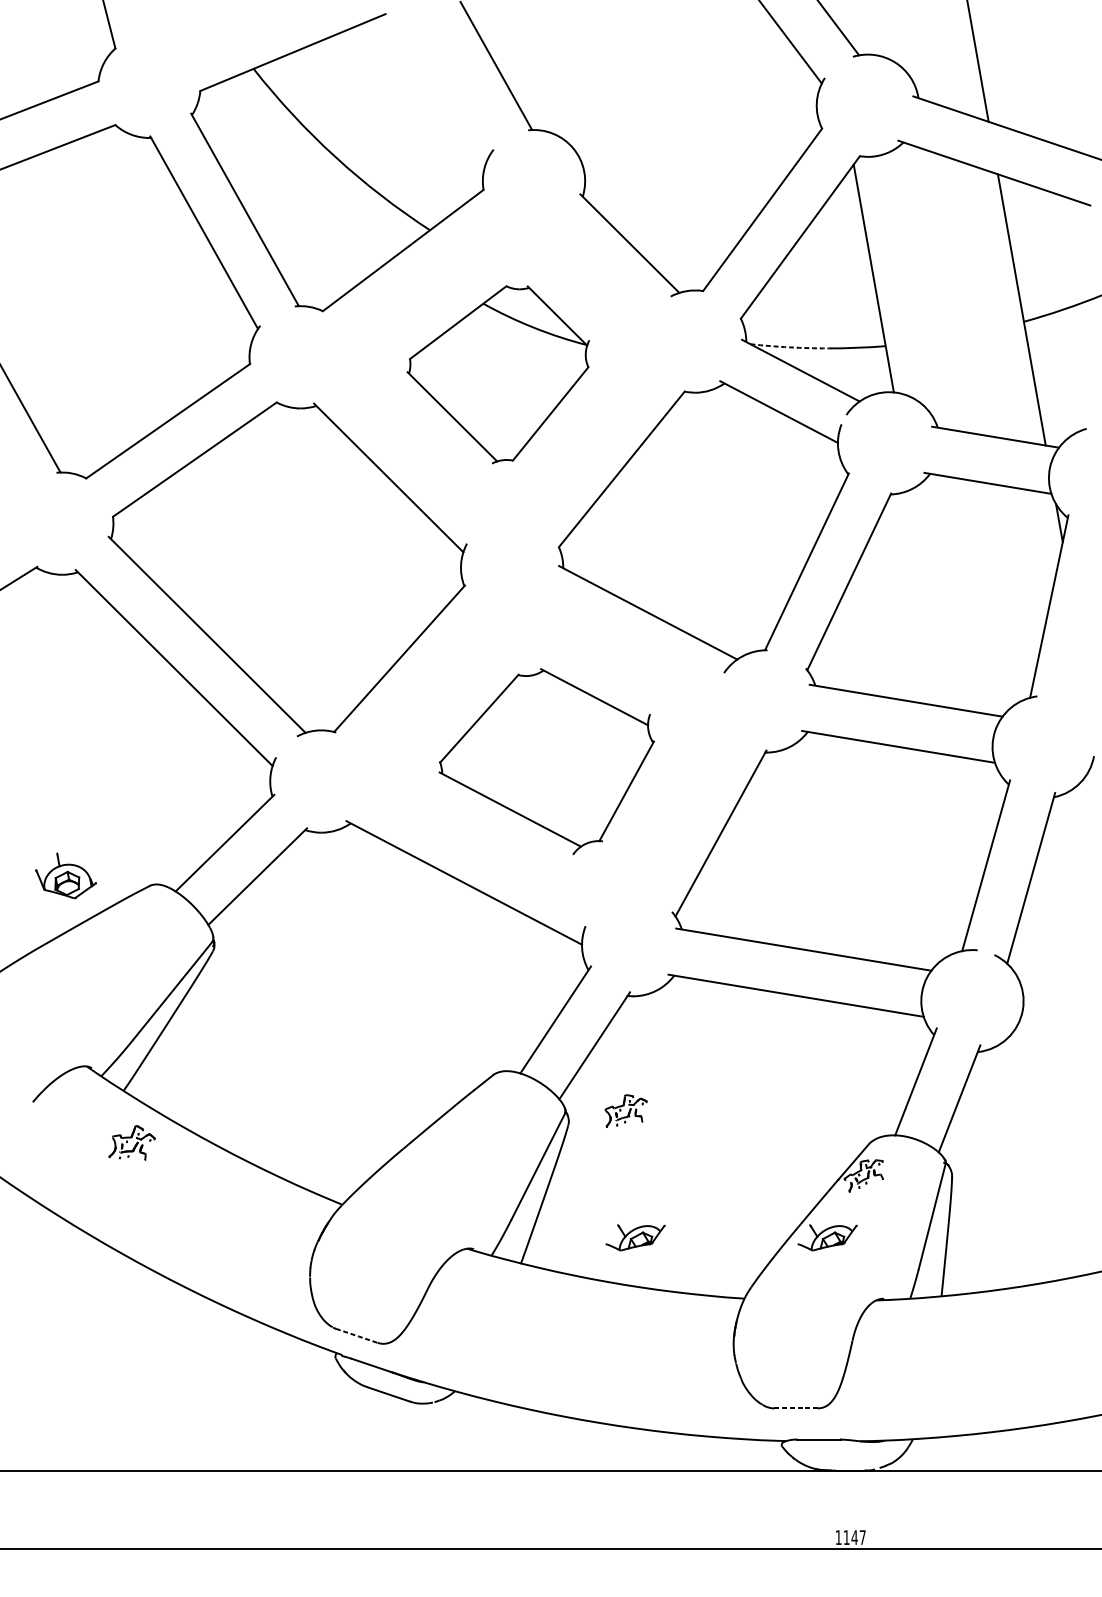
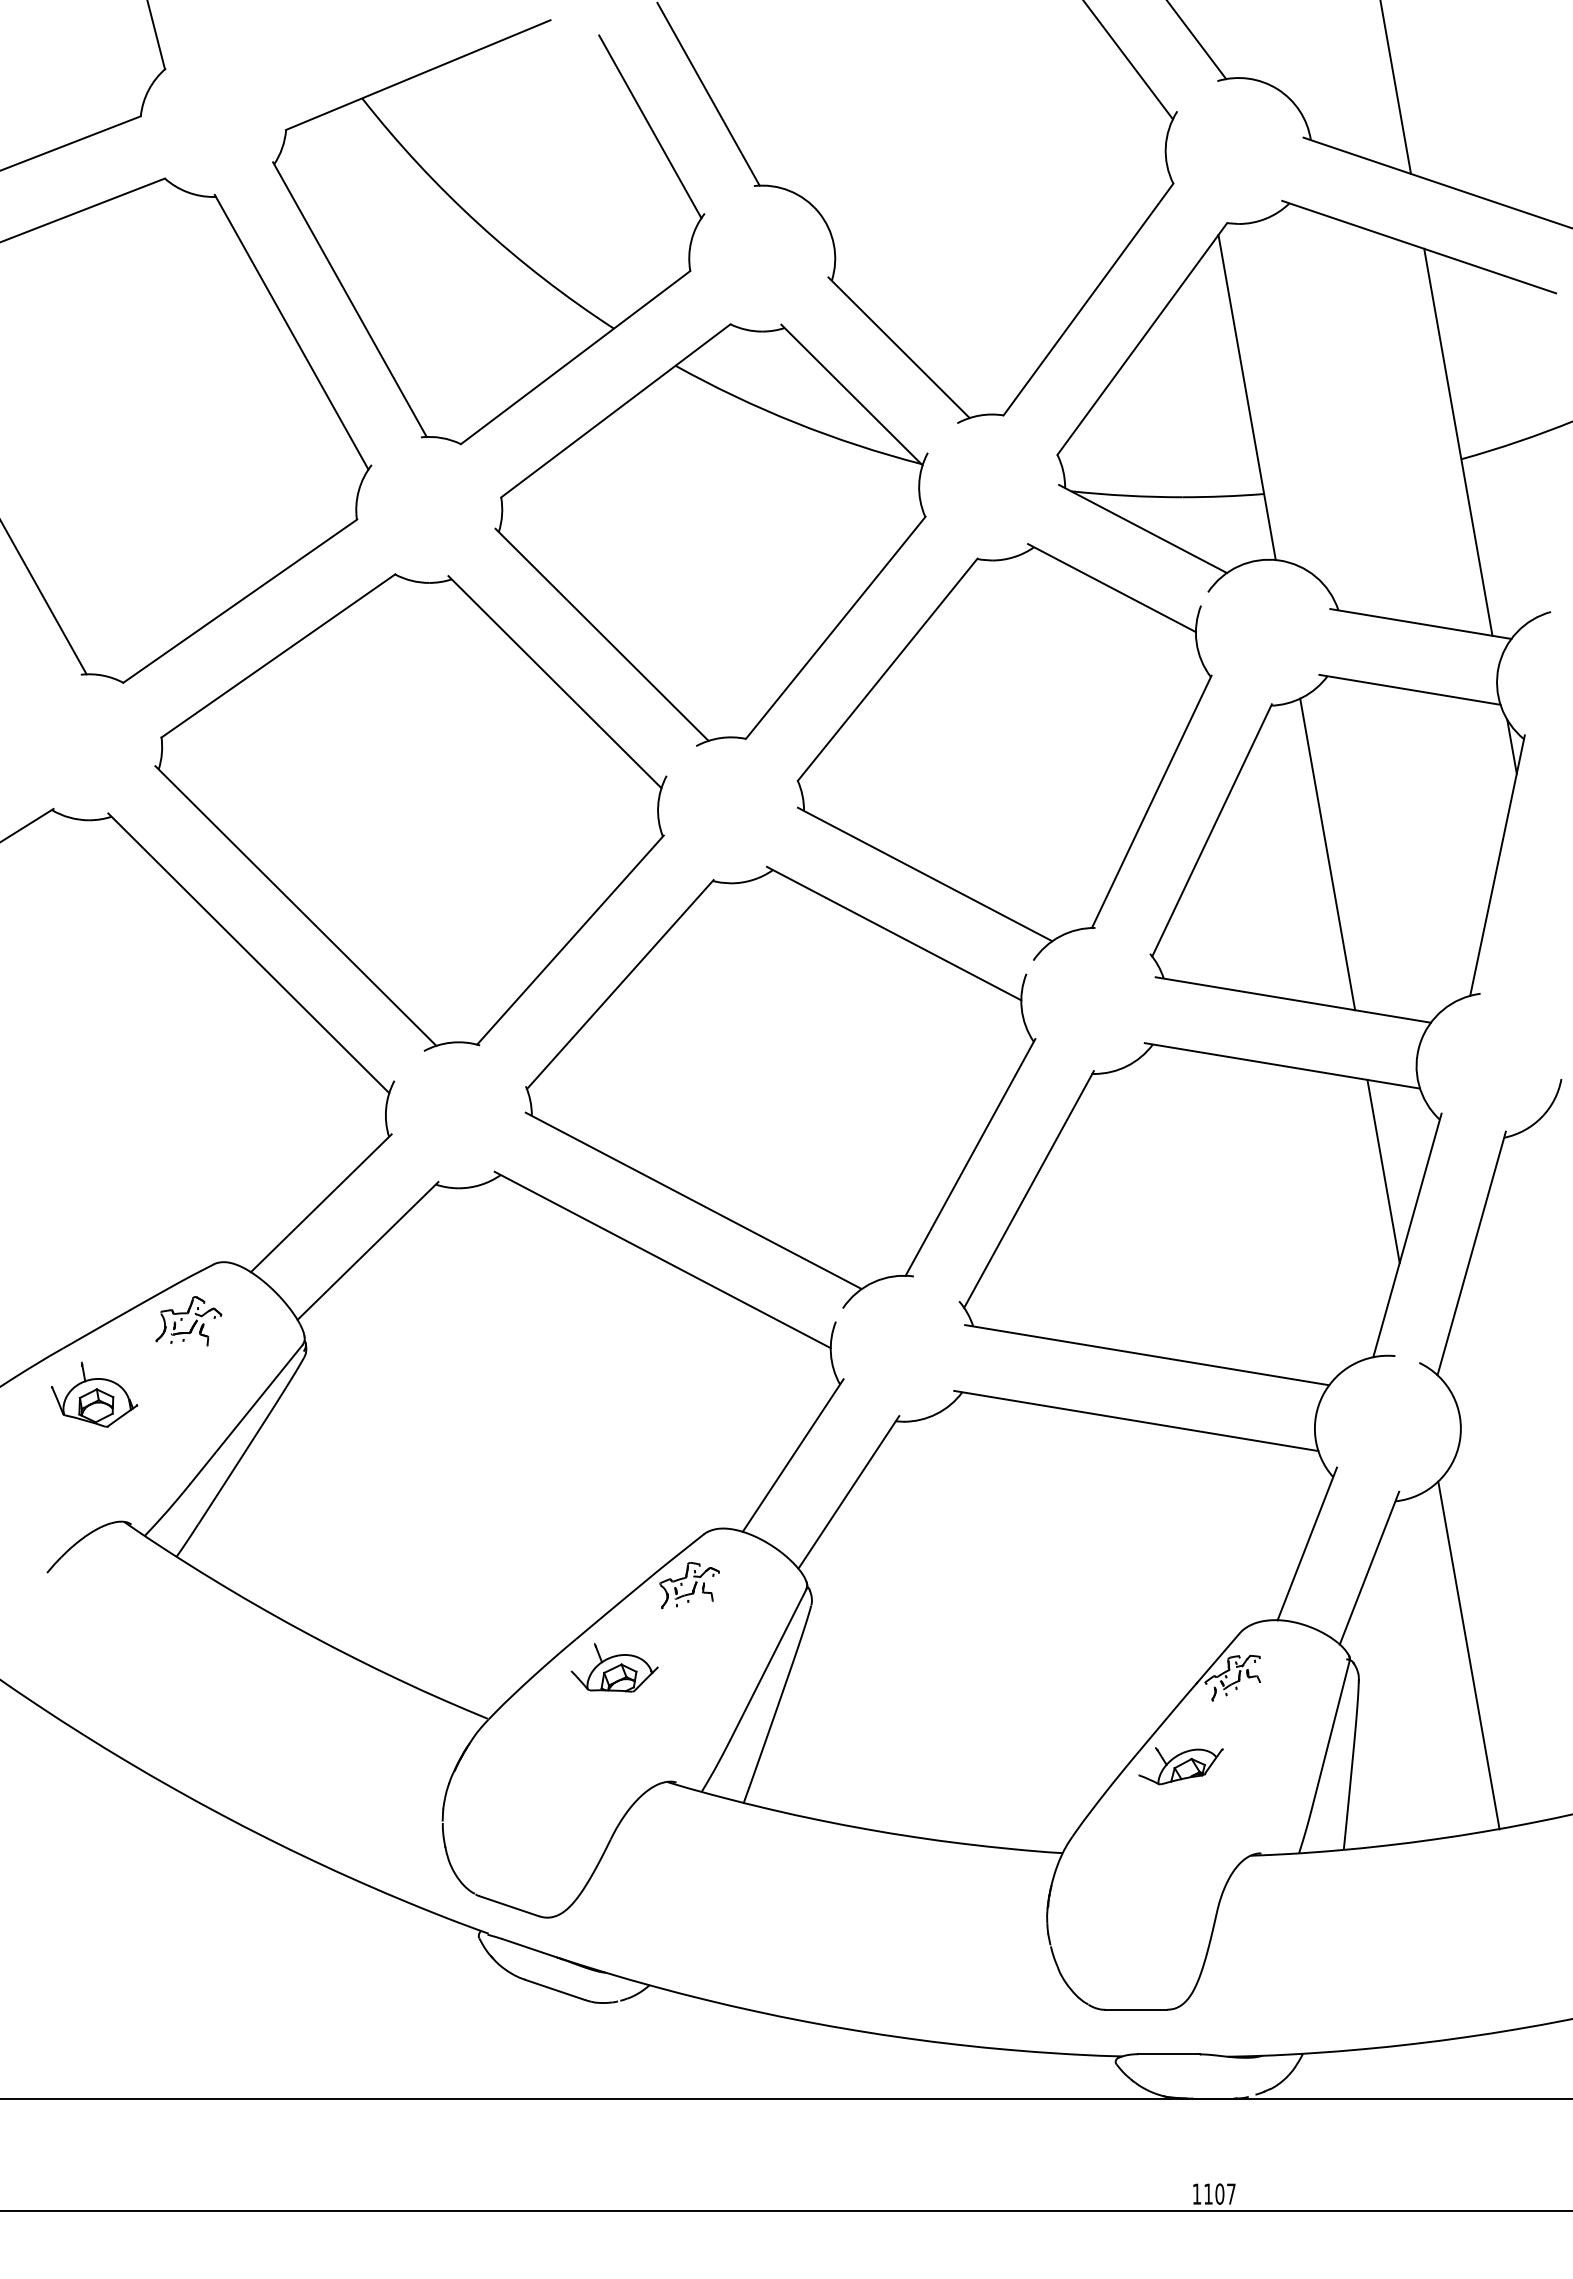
line: (455, 88) -> (650, 126), added
arc: (789, 347) -> (1126, 495), dashed -> solid
part: (498, 374) -> (711, 534), size x1.67
line: (930, 598) -> (1327, 854), added
part: (546, 761) -> (780, 1086), size x1.67
line: (969, 820) -> (1383, 1170), added
part: (66, 875) -> (94, 1394), moved
part: (625, 1111) -> (689, 1585), moved
part: (131, 1143) -> (188, 1321), moved
line: (1028, 1160) -> (1468, 1655), added
part: (430, 1168) -> (614, 1667), added
part: (635, 1237) -> (906, 1766), removed
line: (356, 1336) -> (509, 1906), dashed -> solid
line: (796, 1408) -> (1136, 2009), dashed -> solid
text: (854, 1537) -> (1219, 2193), 1147 -> 1107

